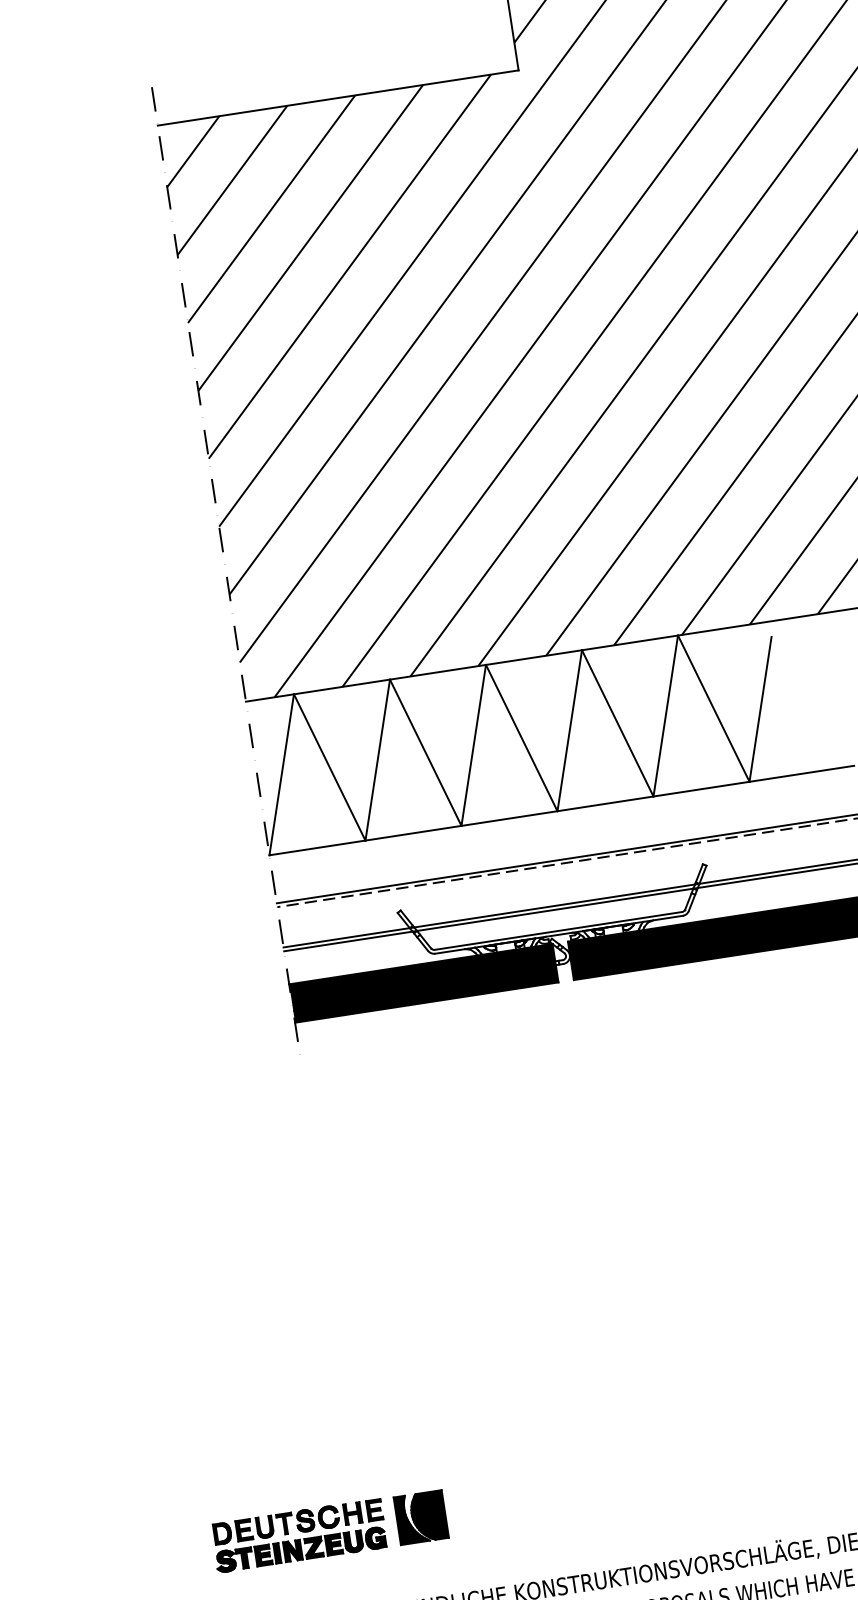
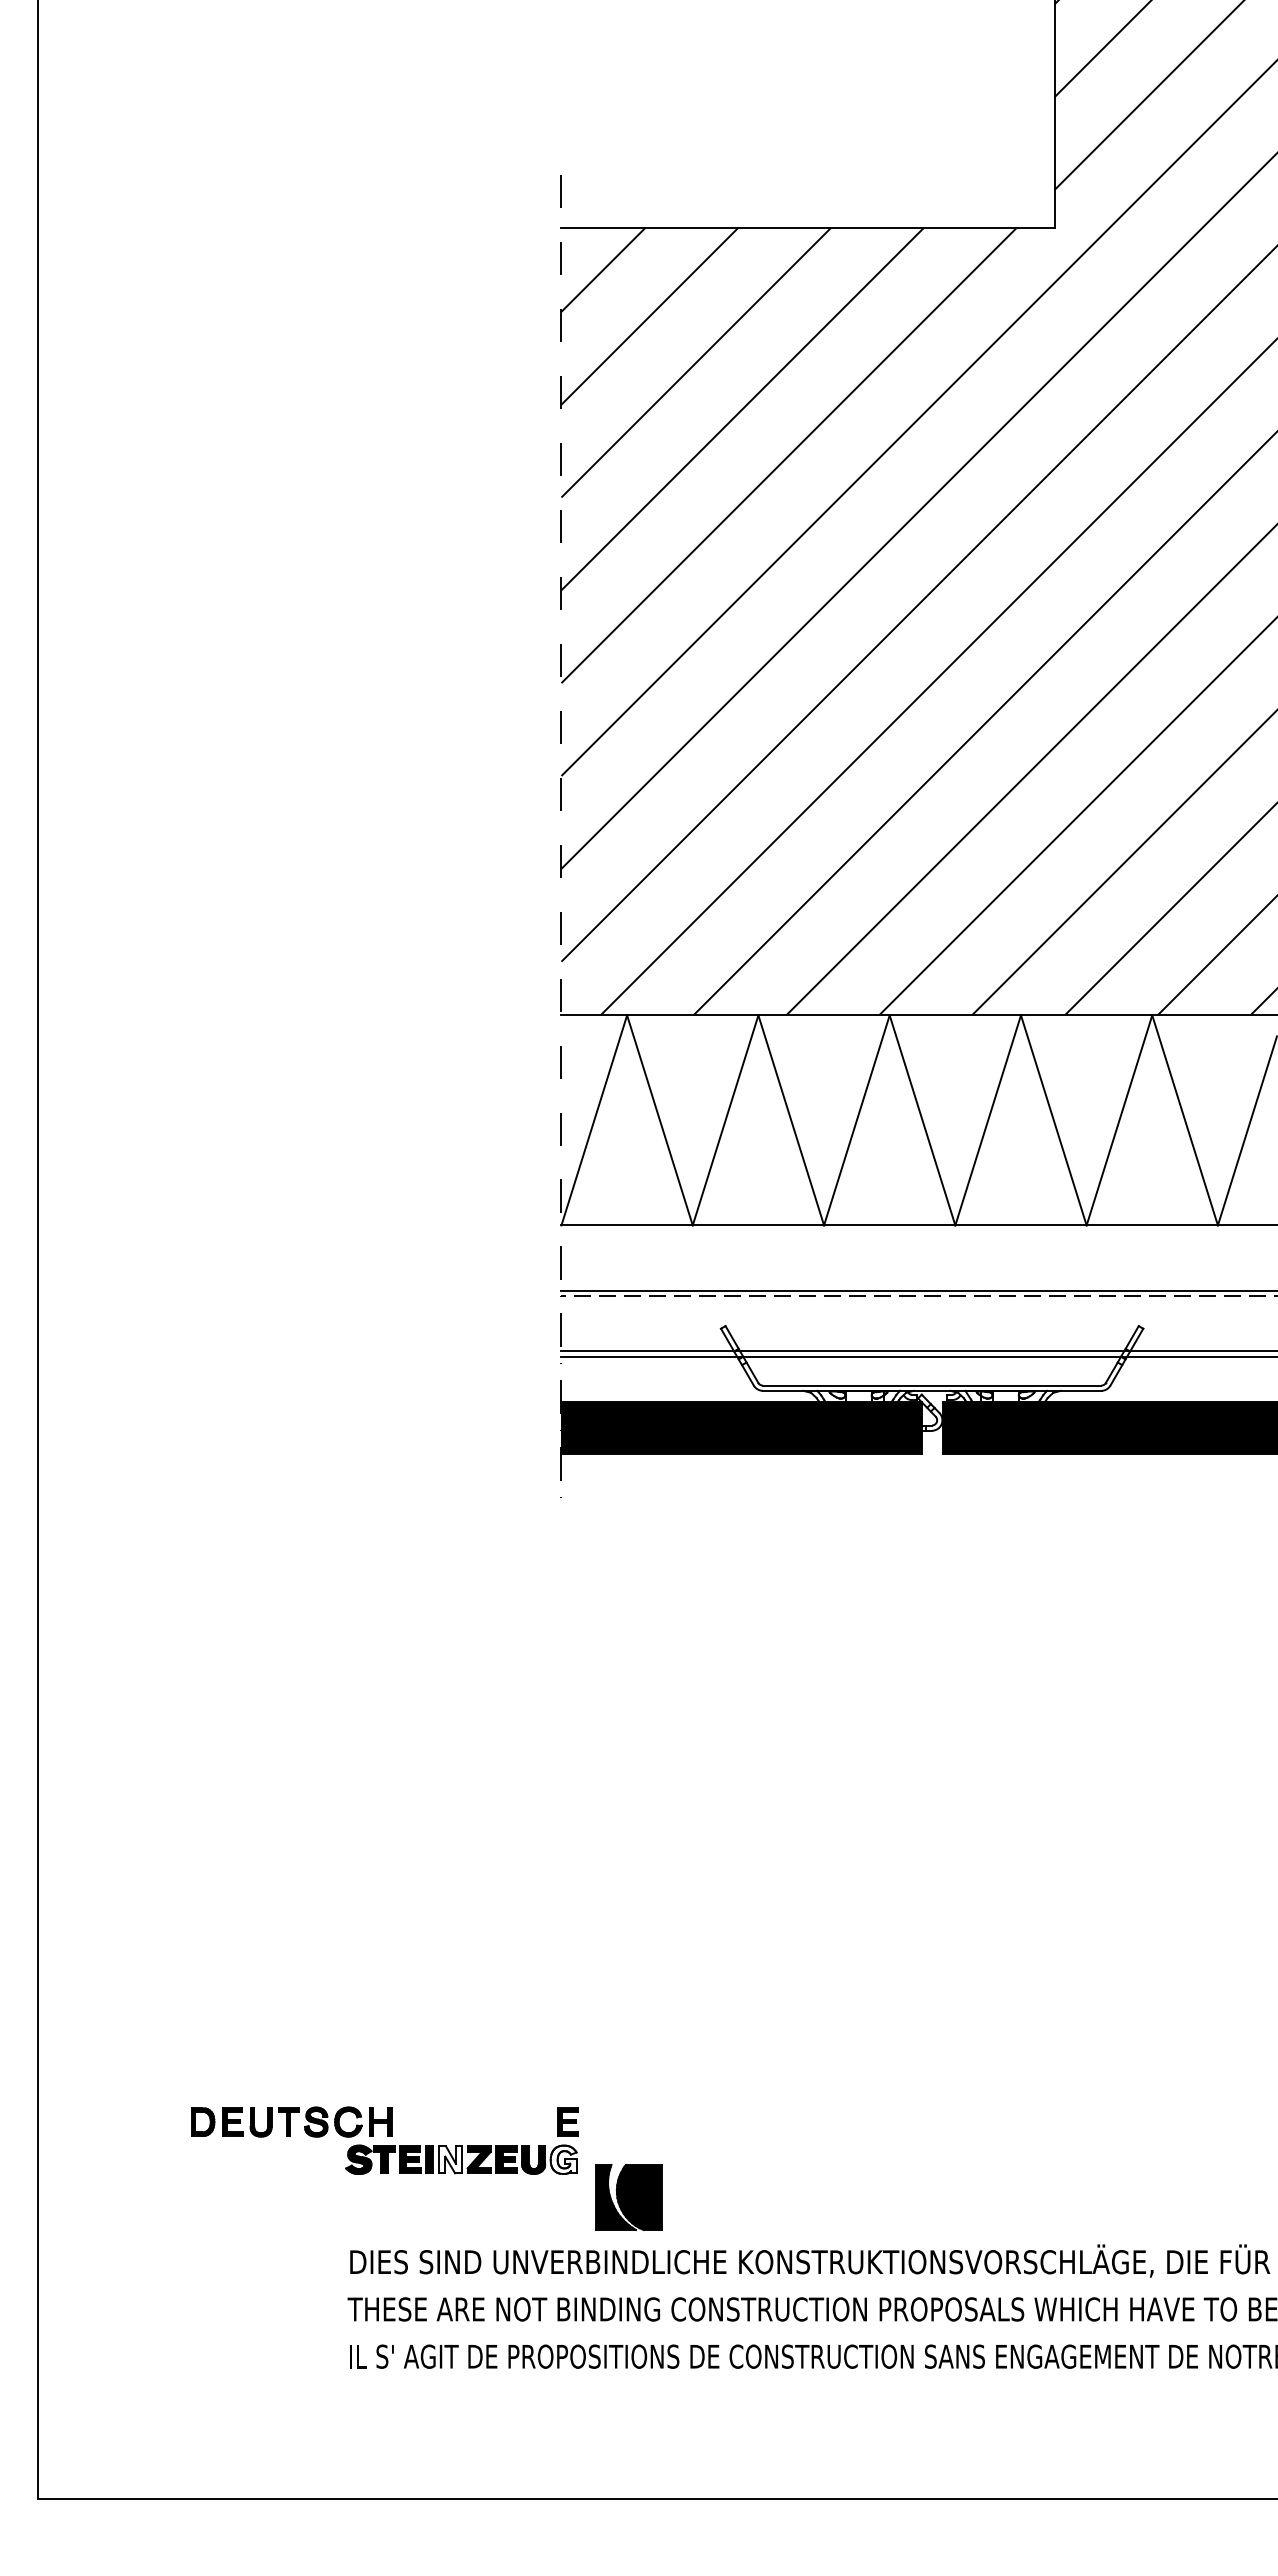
part: (420, 1517) -> (628, 2197), moved
part: (287, 1523) -> (291, 2121), moved
fill: (375, 1538) -> (563, 2159), removed
fill: (292, 1550) -> (450, 2159), removed

